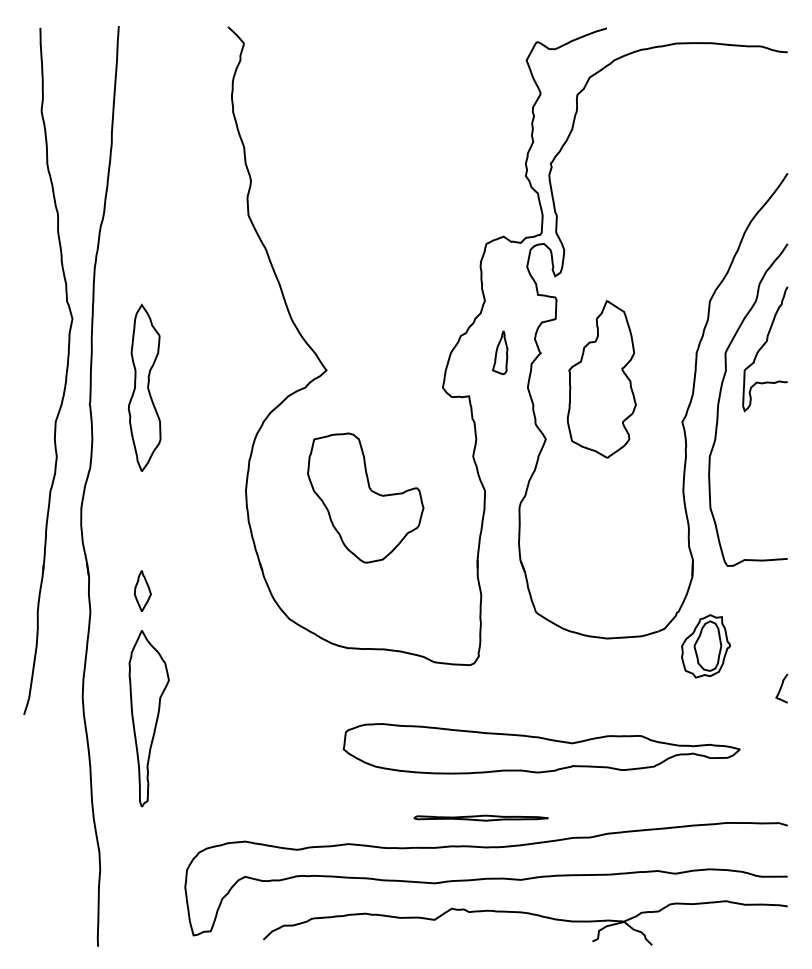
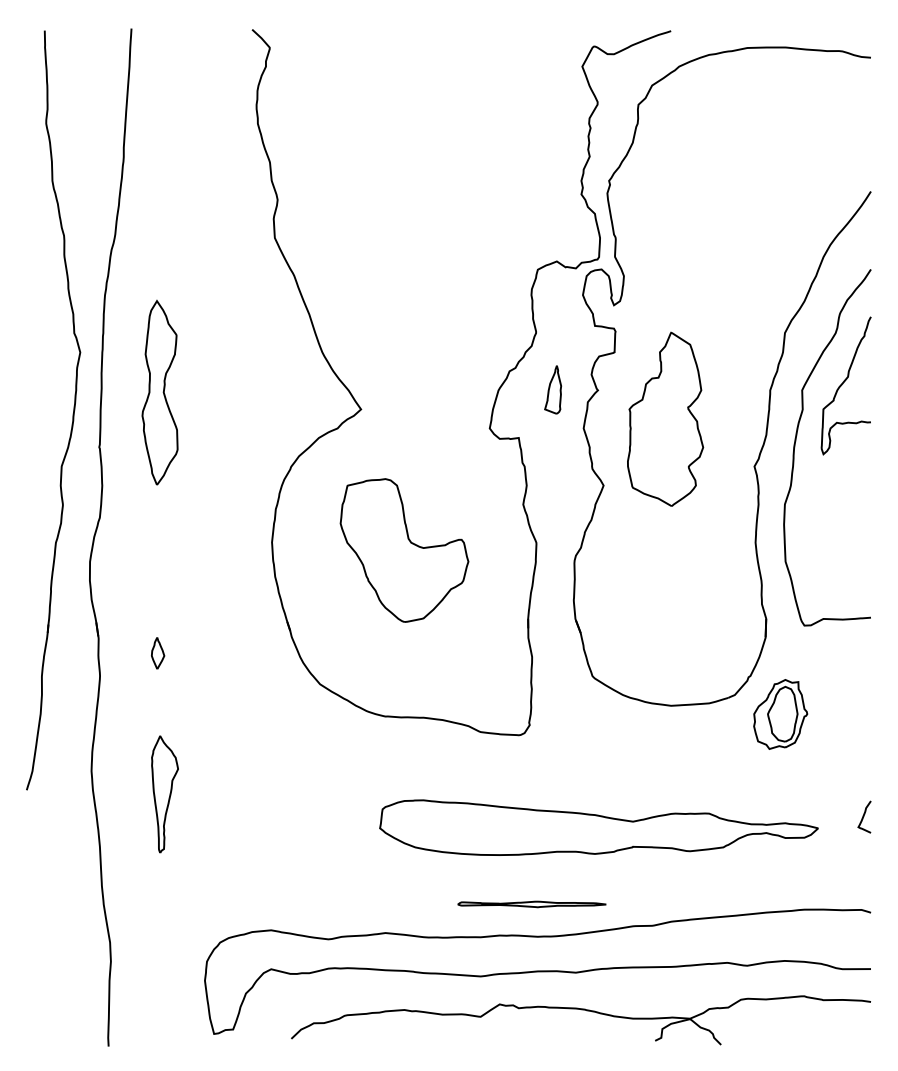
part: (144, 387) -> (159, 392), moved
part: (142, 591) -> (157, 653), size x0.7
curve: (781, 688) -> (864, 816), moved
part: (148, 718) -> (164, 794), size x0.6

